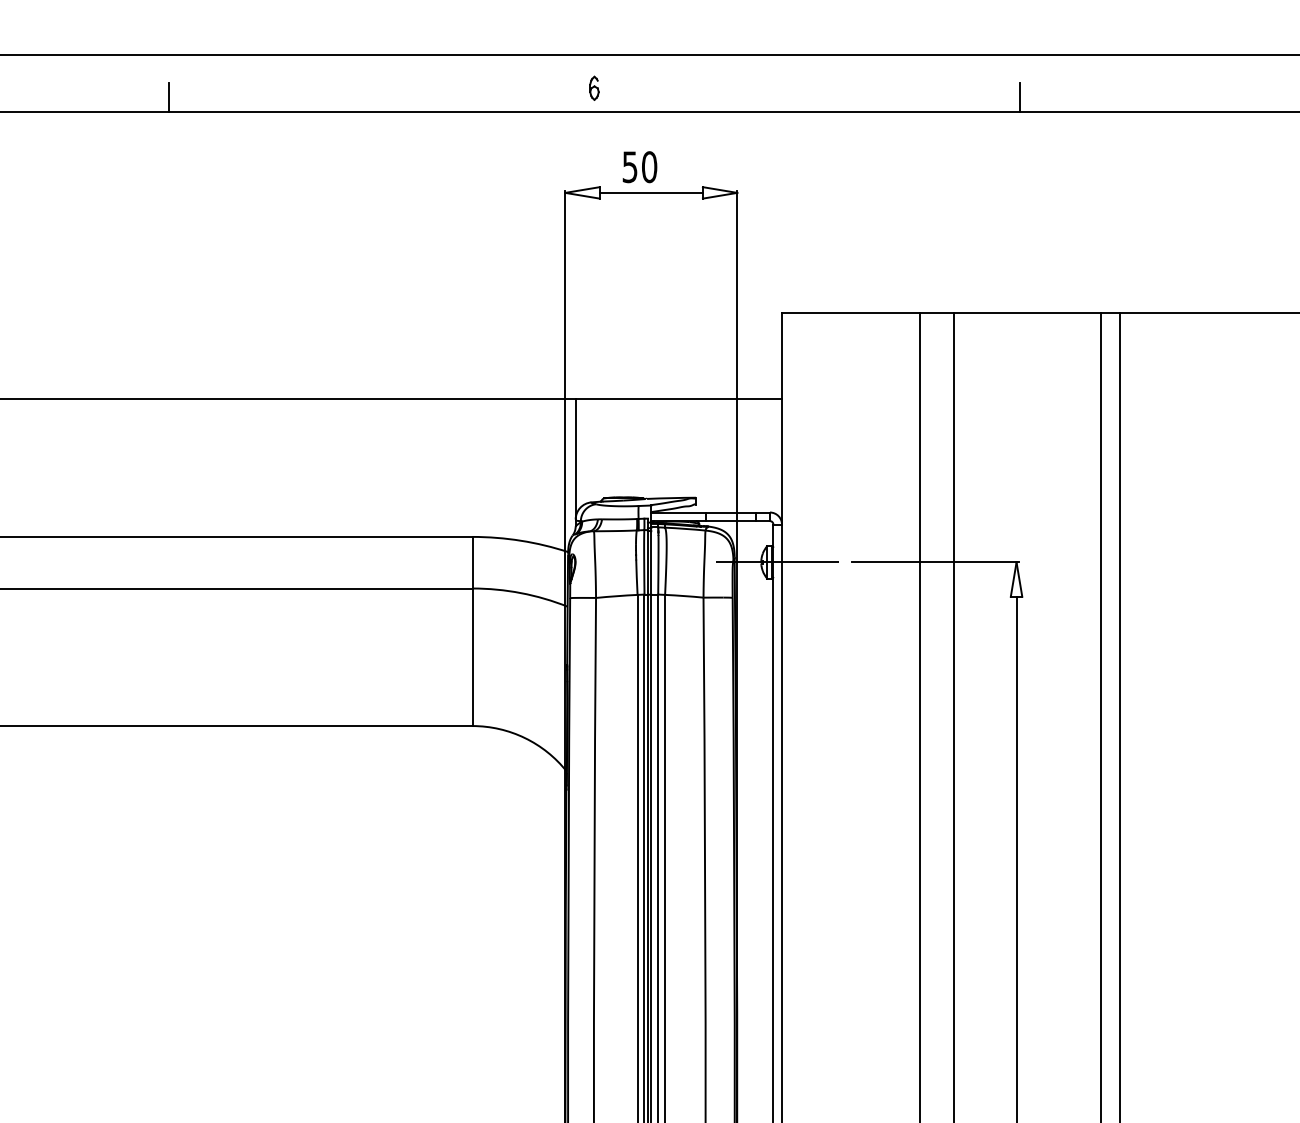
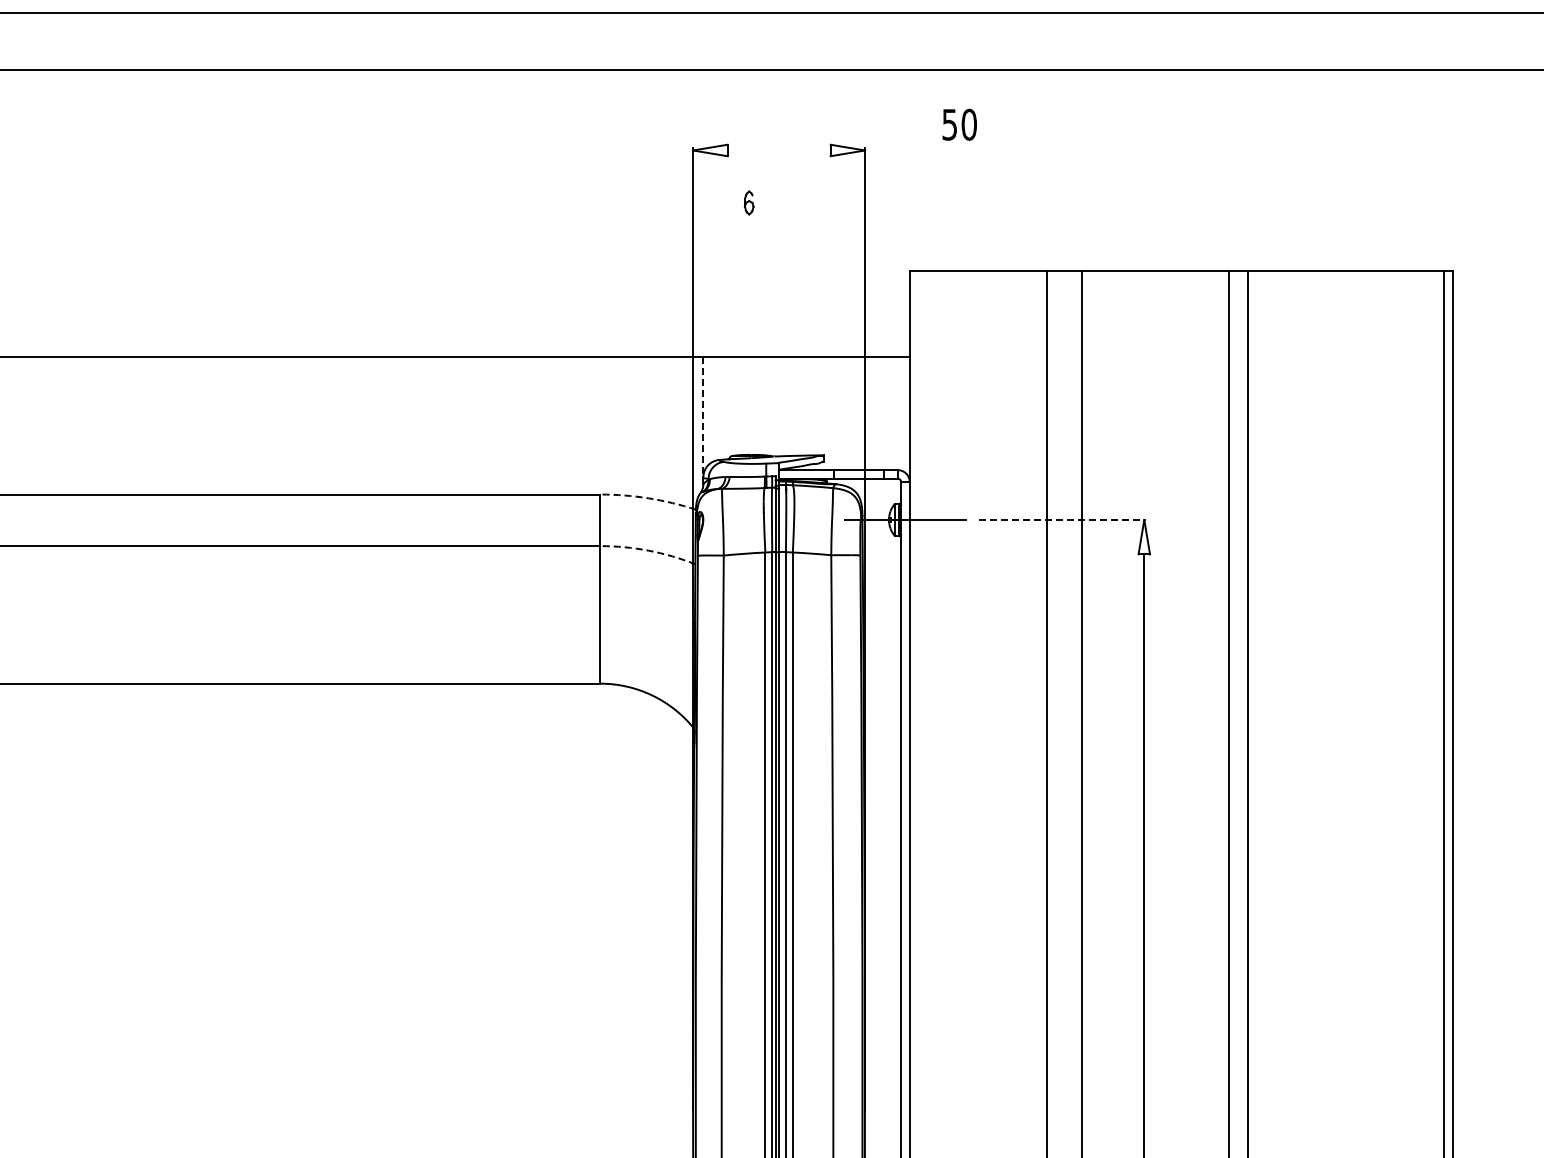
part: (594, 87) -> (749, 202), moved
line: (169, 96) -> (297, 54), removed
line: (1020, 96) -> (1148, 54), removed
text: (639, 166) -> (959, 124), moved
line: (650, 192) -> (778, 150), removed
line: (575, 459) -> (703, 417), solid -> dashed
arc: (520, 540) -> (648, 498), solid -> dashed
line: (934, 561) -> (1062, 519), solid -> dashed
arc: (520, 592) -> (648, 550), solid -> dashed

